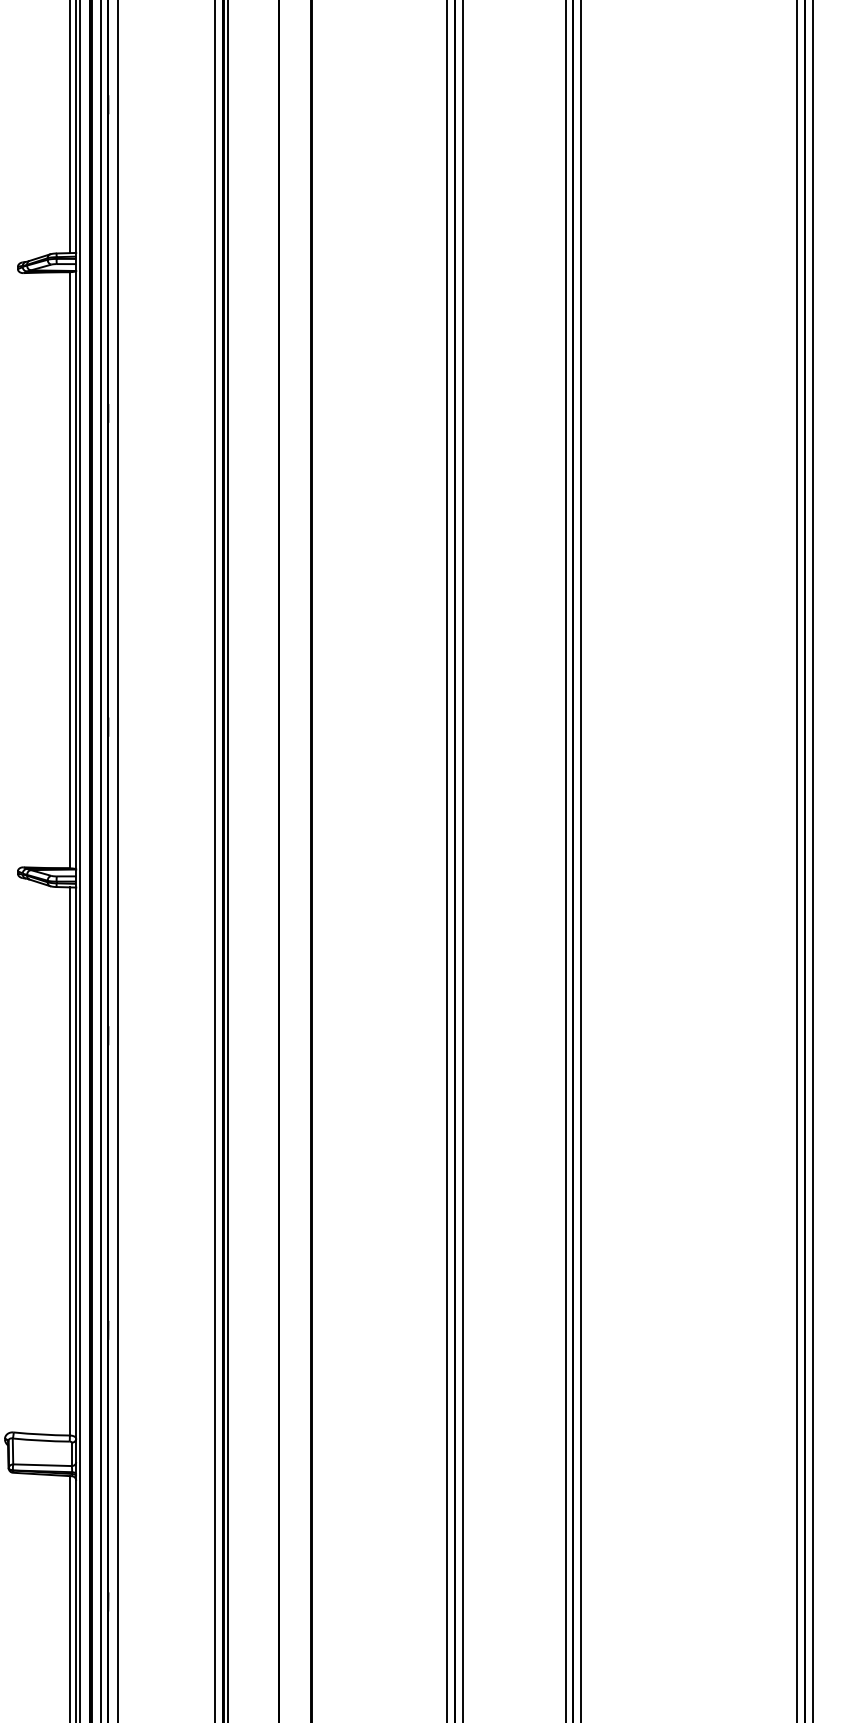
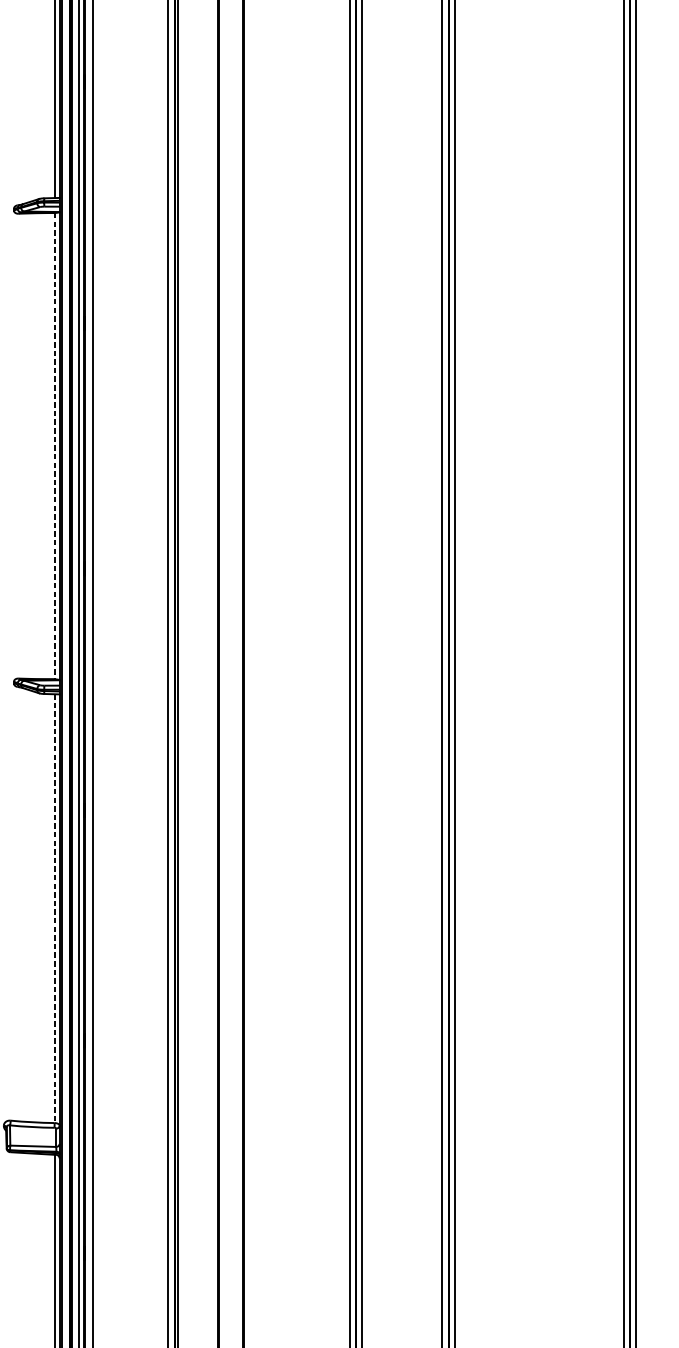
line: (69, 570) -> (54, 446), solid -> dashed
line: (69, 1161) -> (54, 908), solid -> dashed

